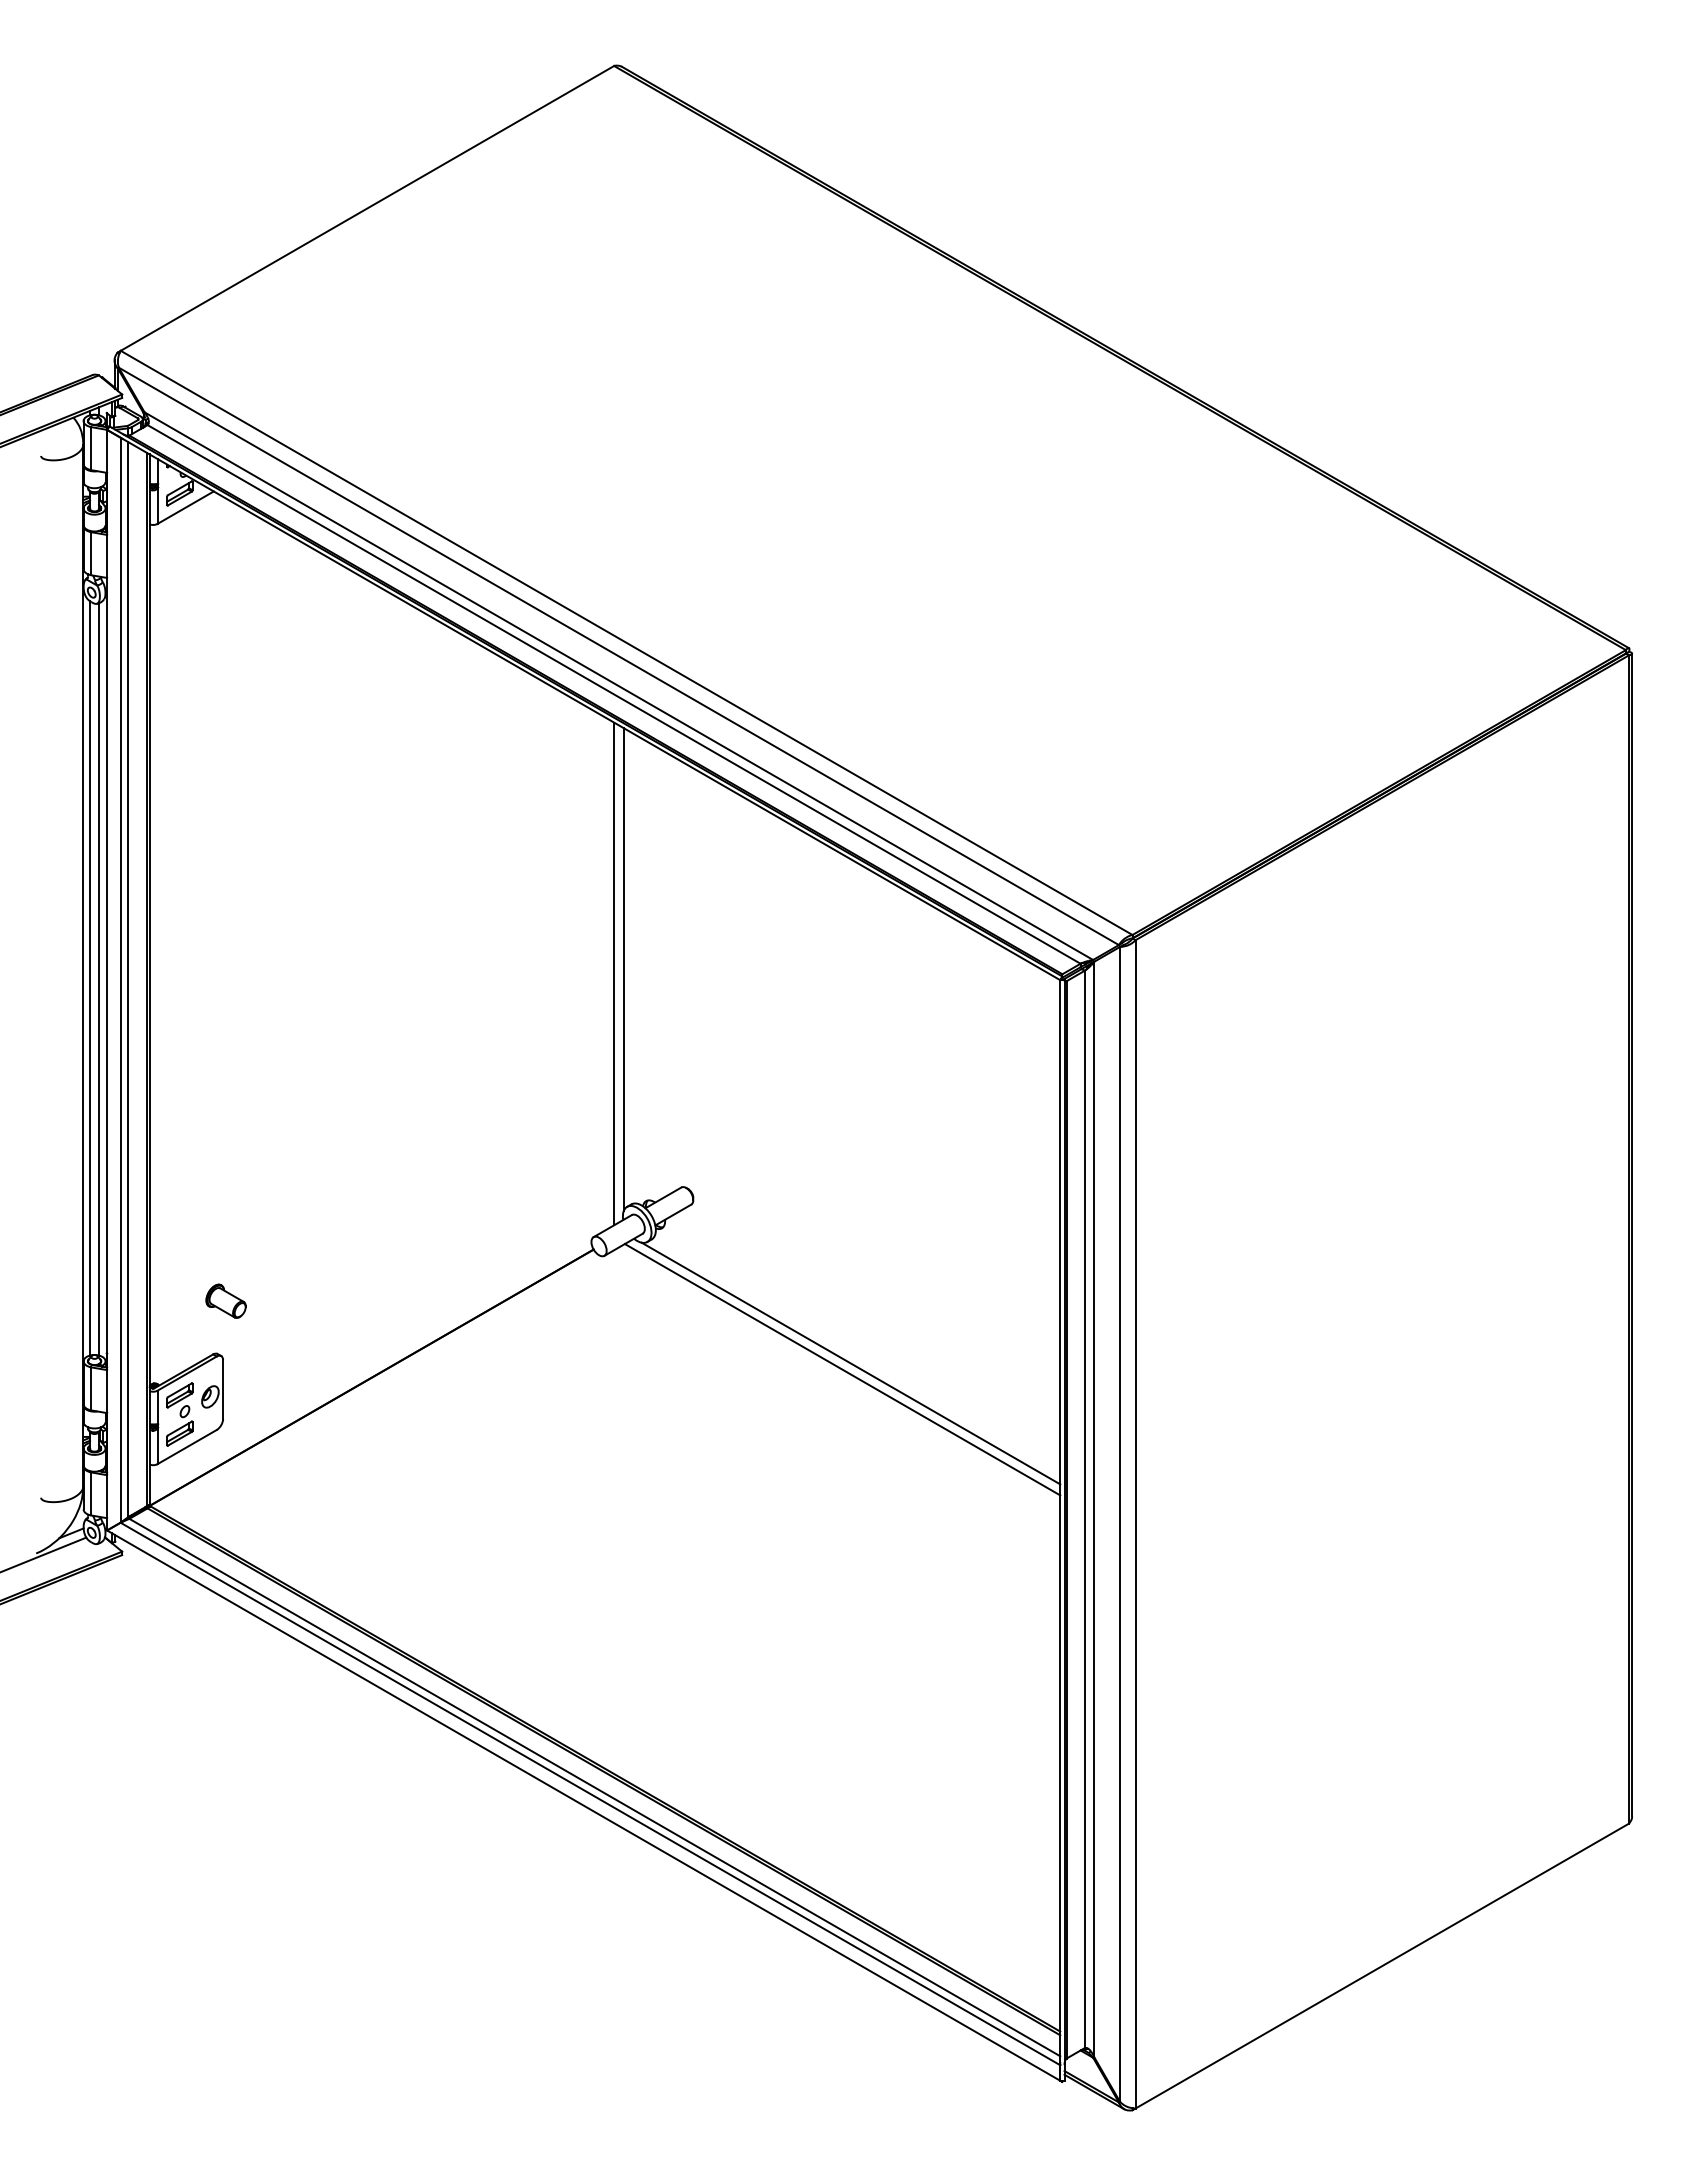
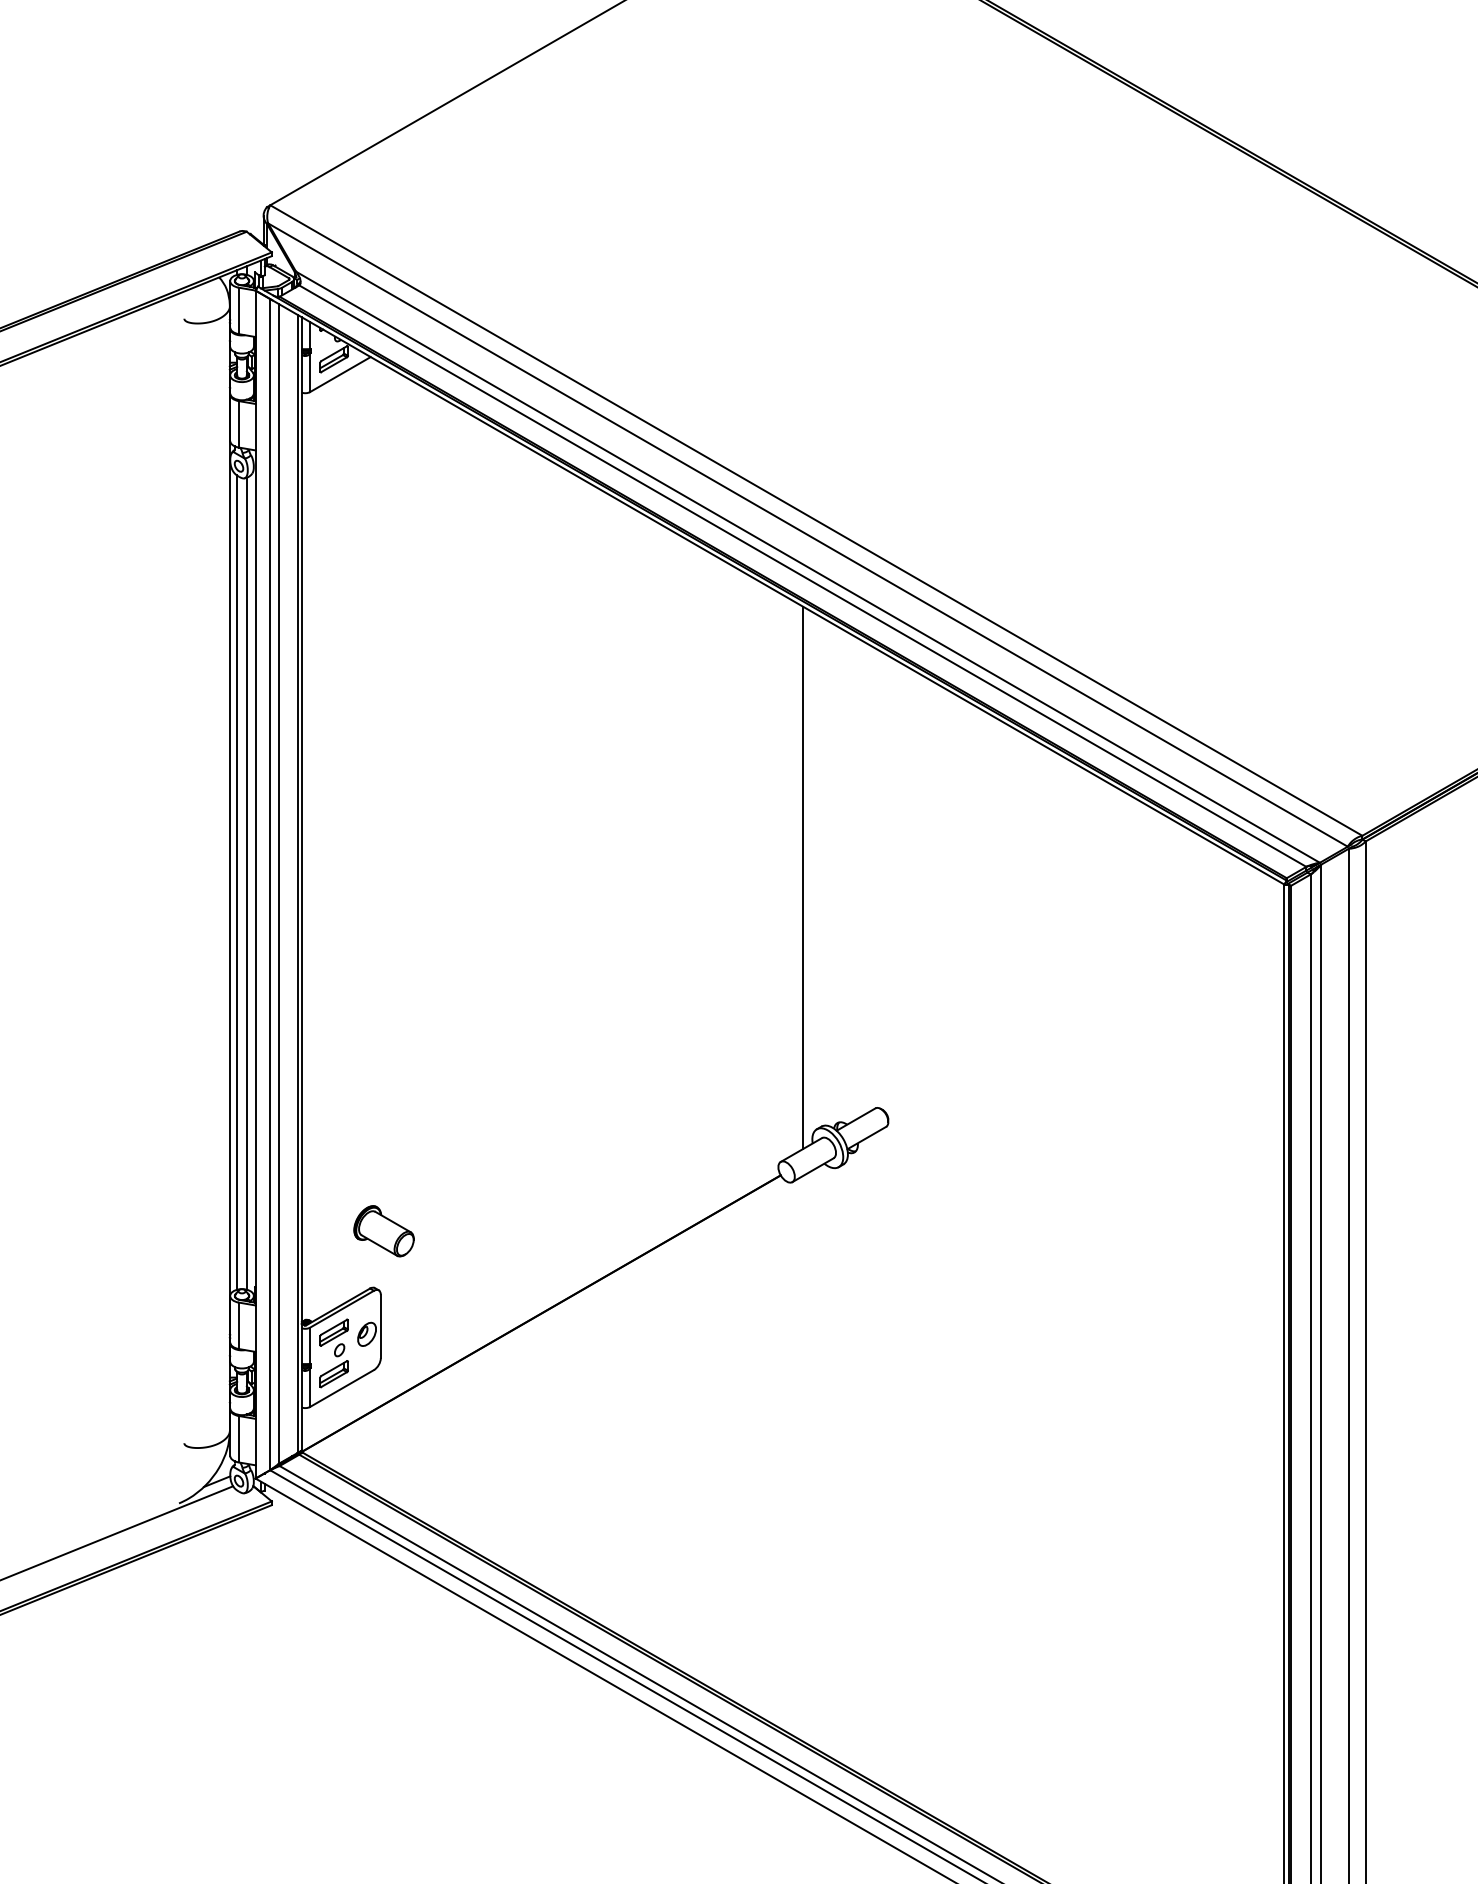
line: (623, 969) -> (812, 873), removed
part: (225, 1300) -> (383, 1230), size x1.4
line: (850, 1363) -> (1058, 1298), removed
line: (842, 1369) -> (1049, 1304), removed

